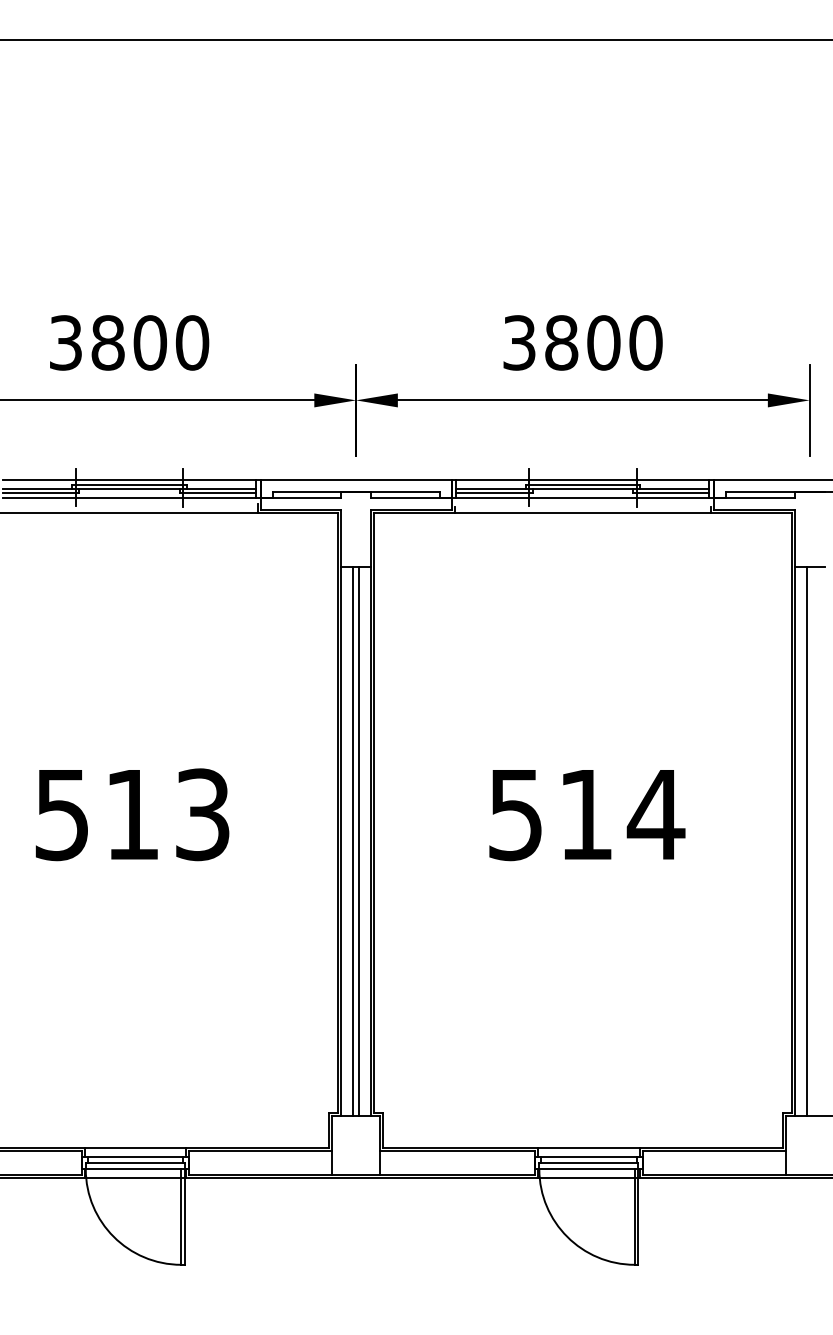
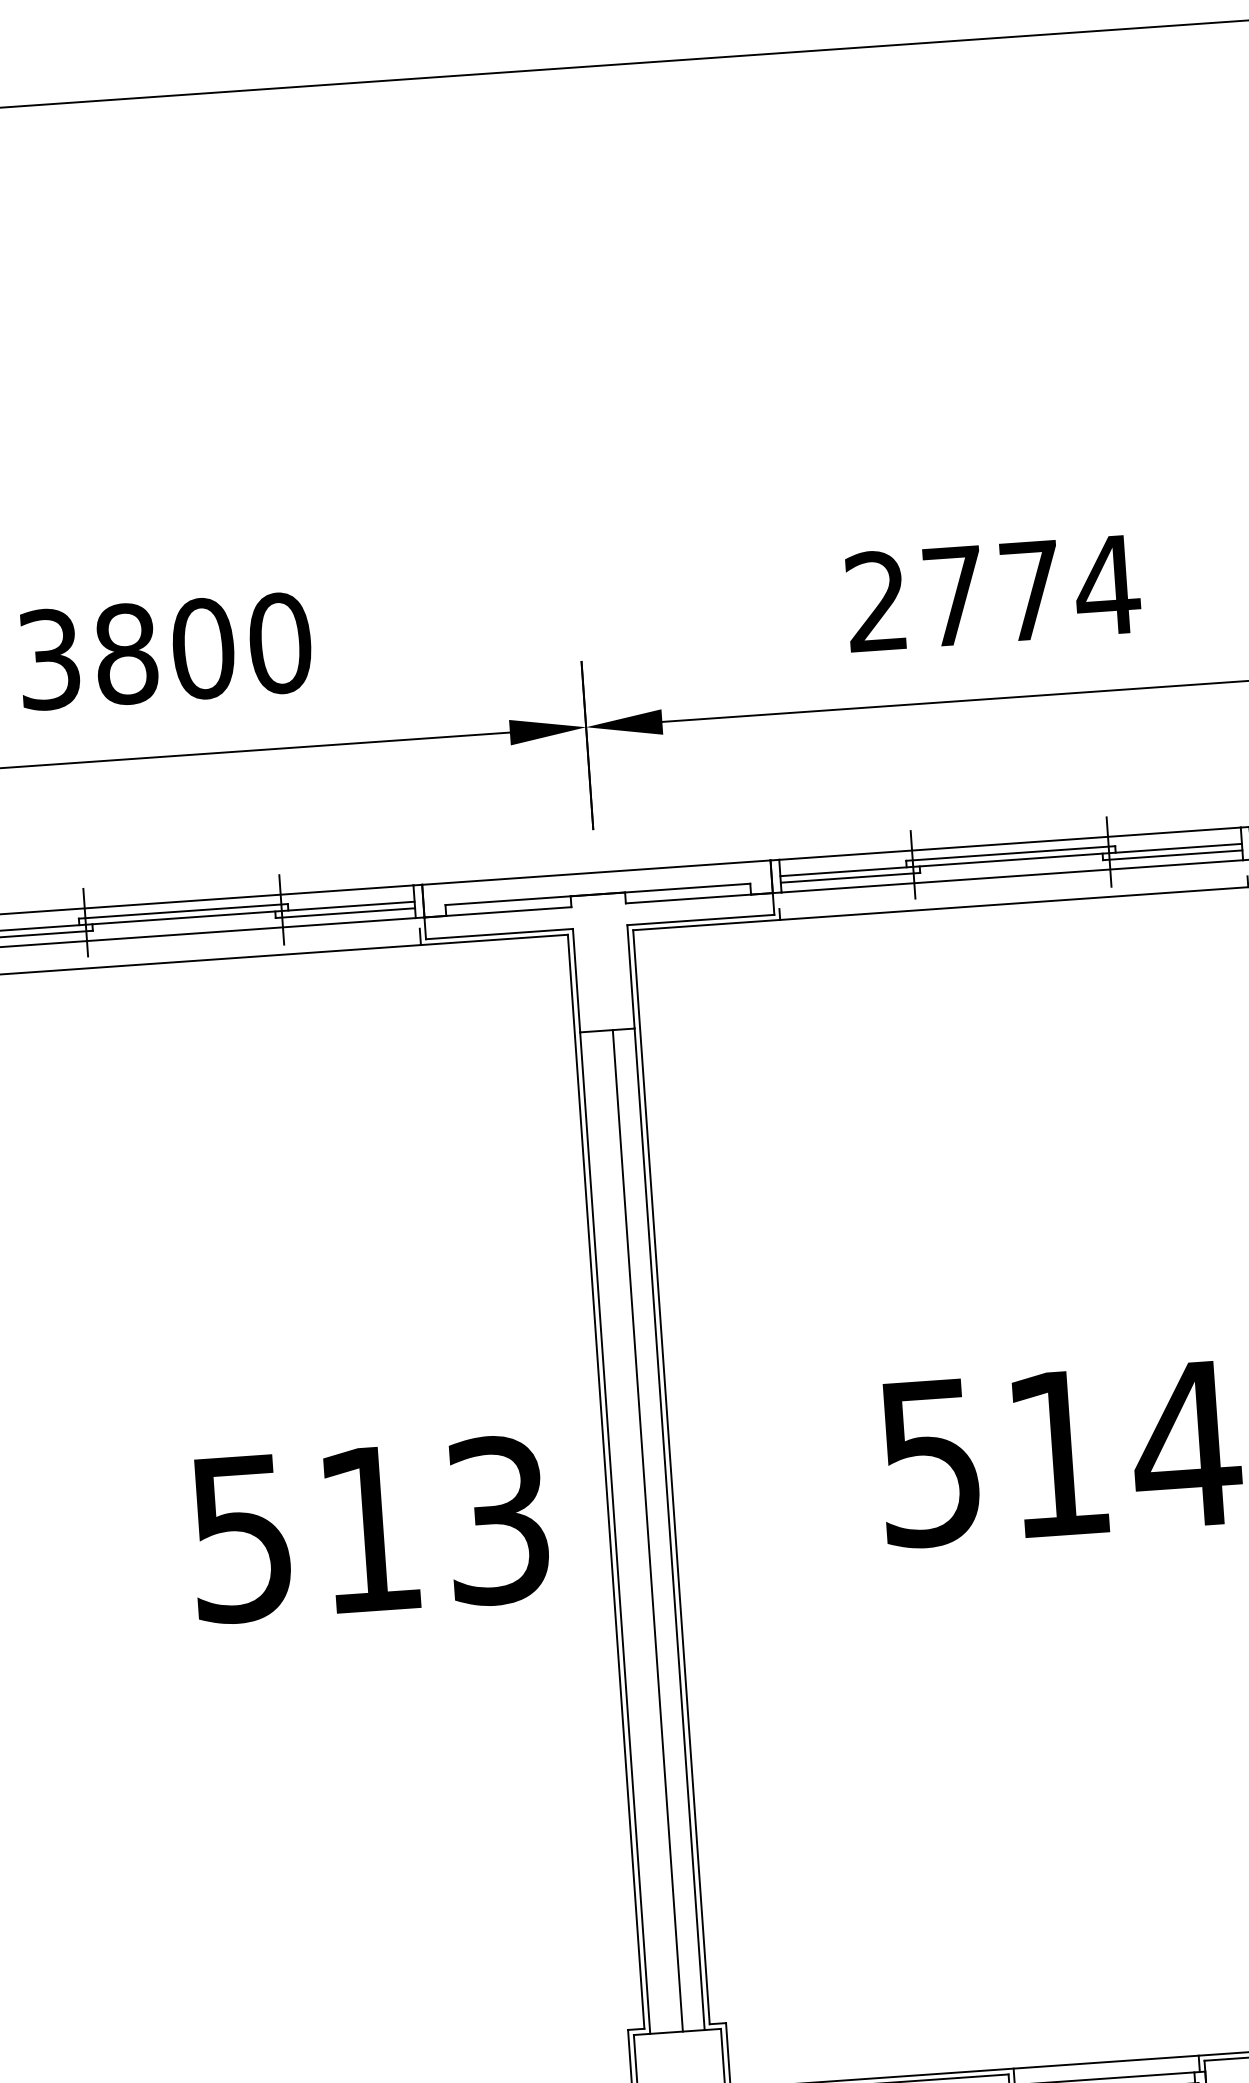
text: (583, 342) -> (993, 592), 3800 -> 2774
text: (132, 814) -> (369, 1528), moved
line: (353, 840) -> (637, 1530), removed

